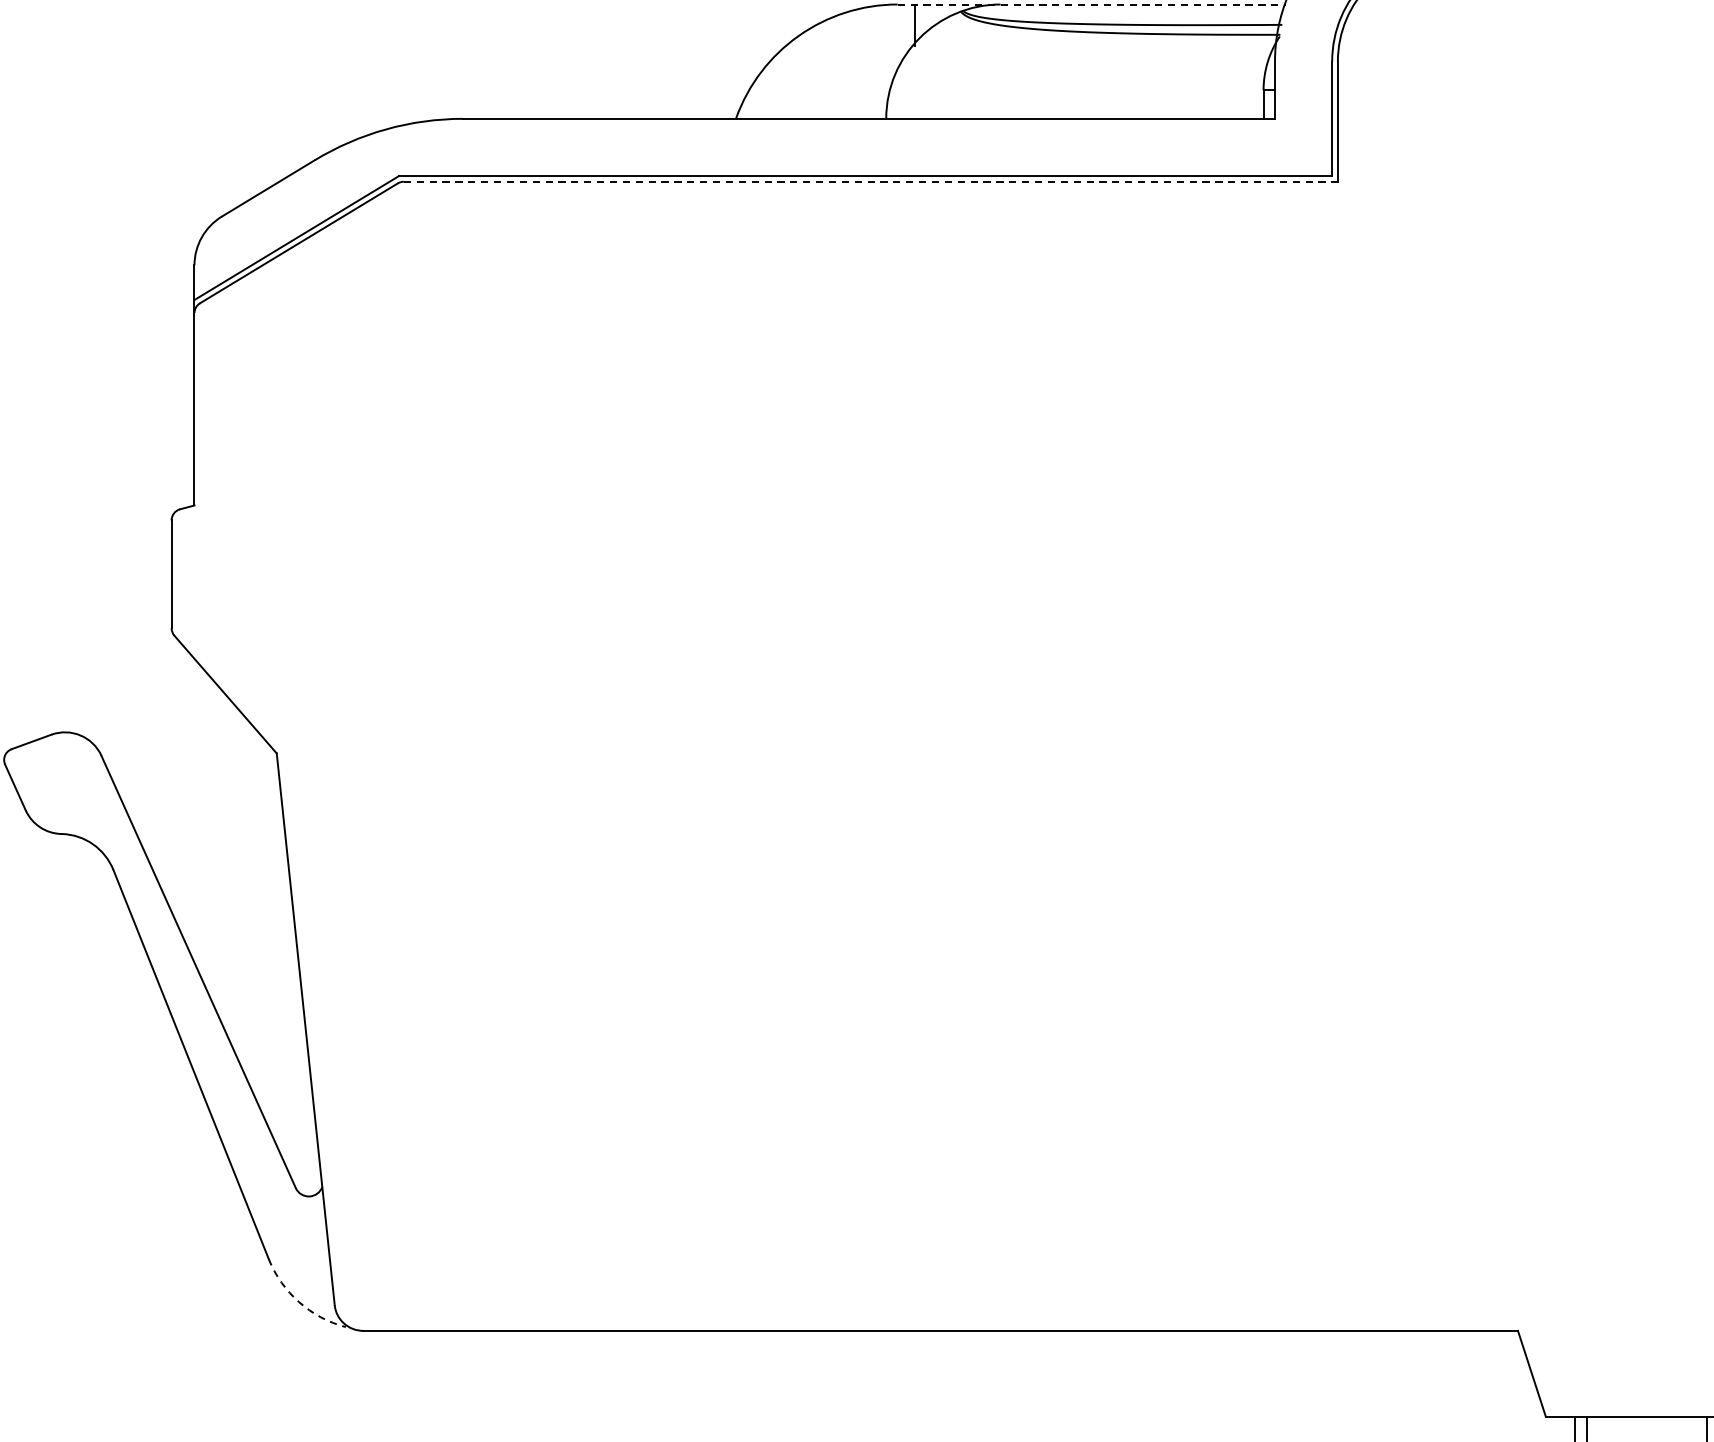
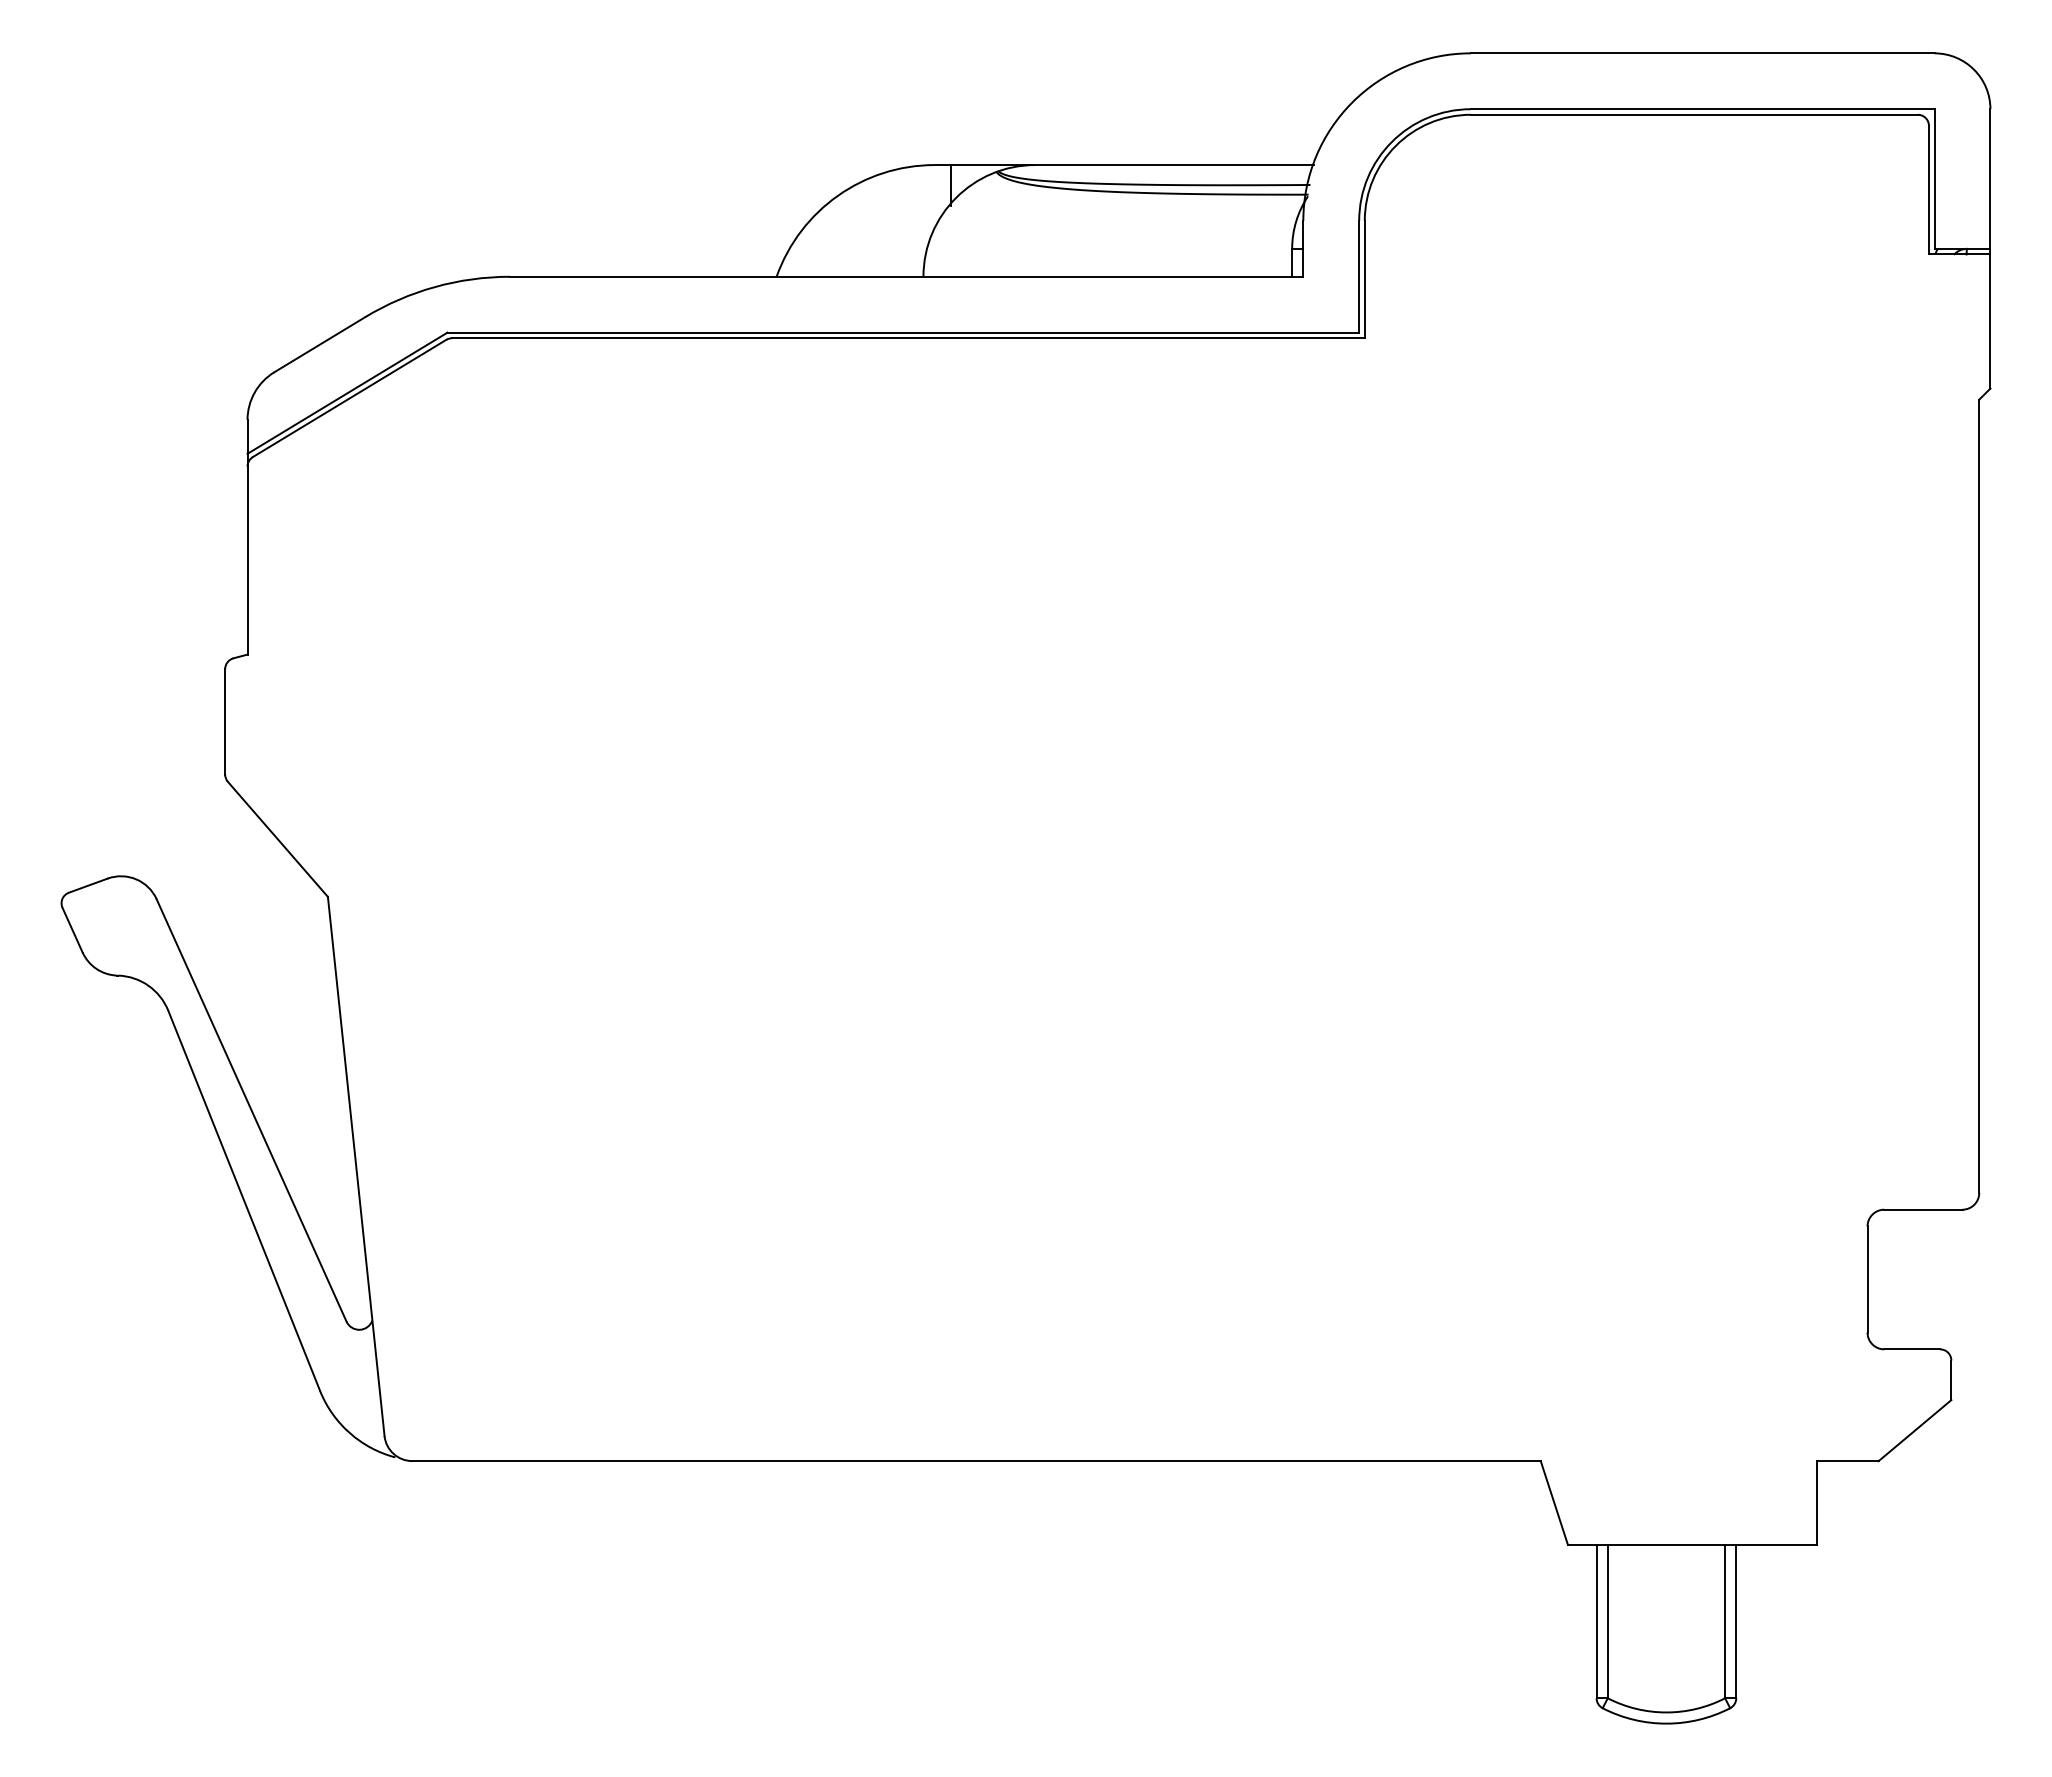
line: (1091, 4) -> (1124, 165), dashed -> solid
line: (870, 181) -> (908, 338), dashed -> solid
arc: (298, 1302) -> (349, 1433), dashed -> solid

